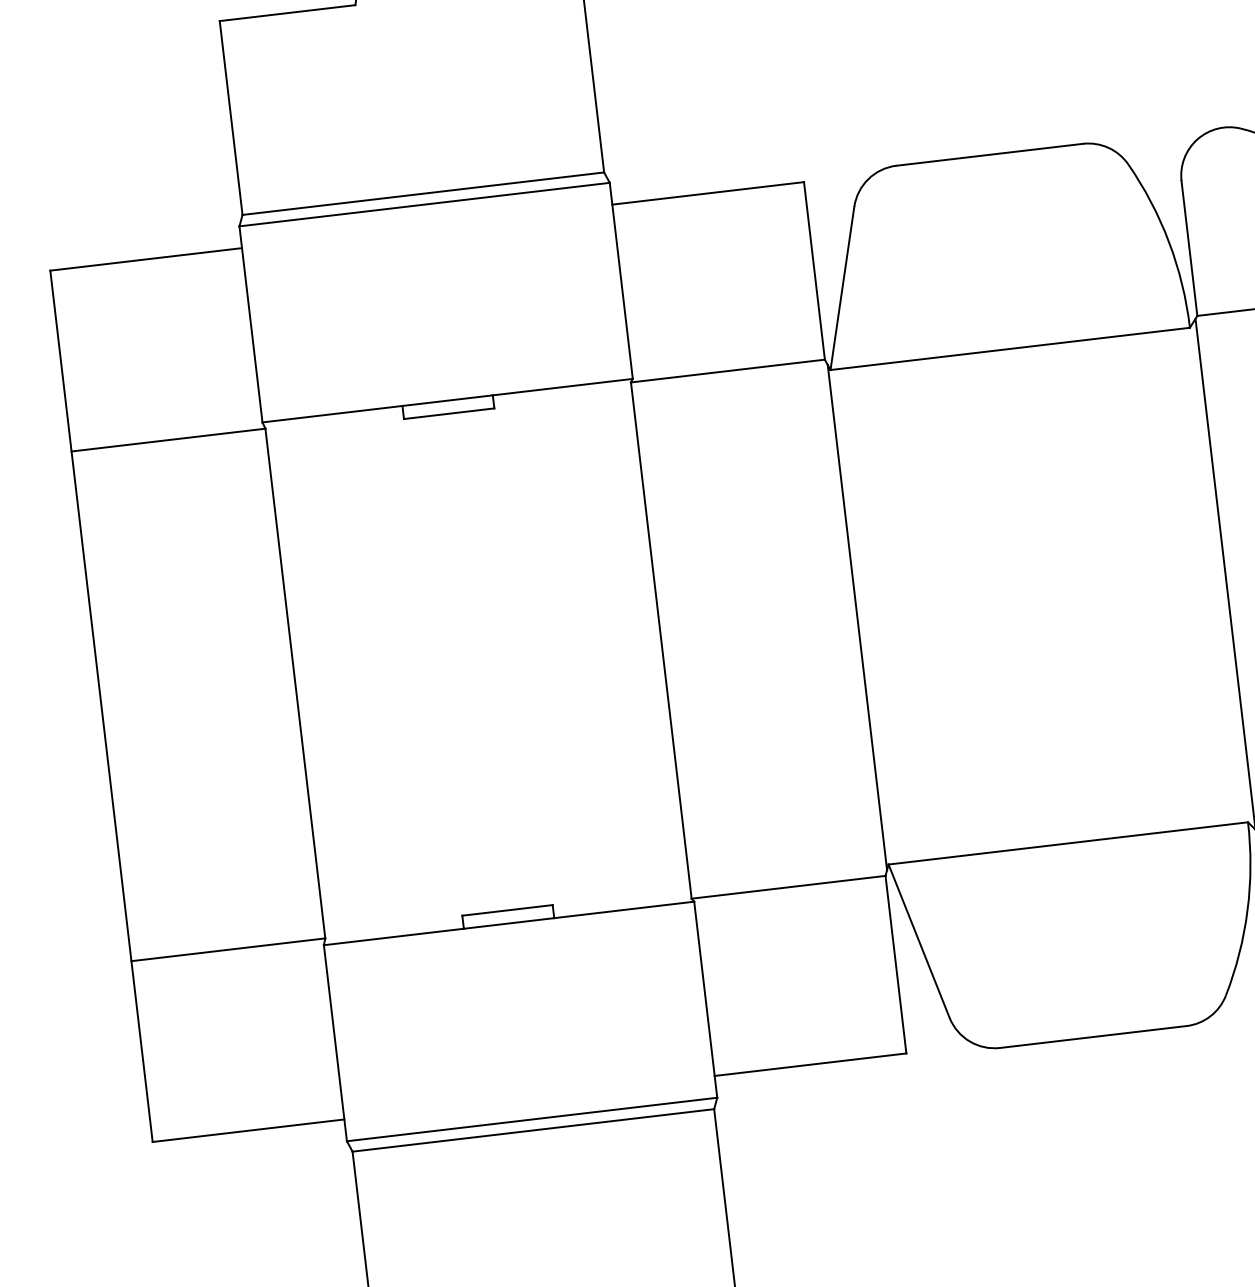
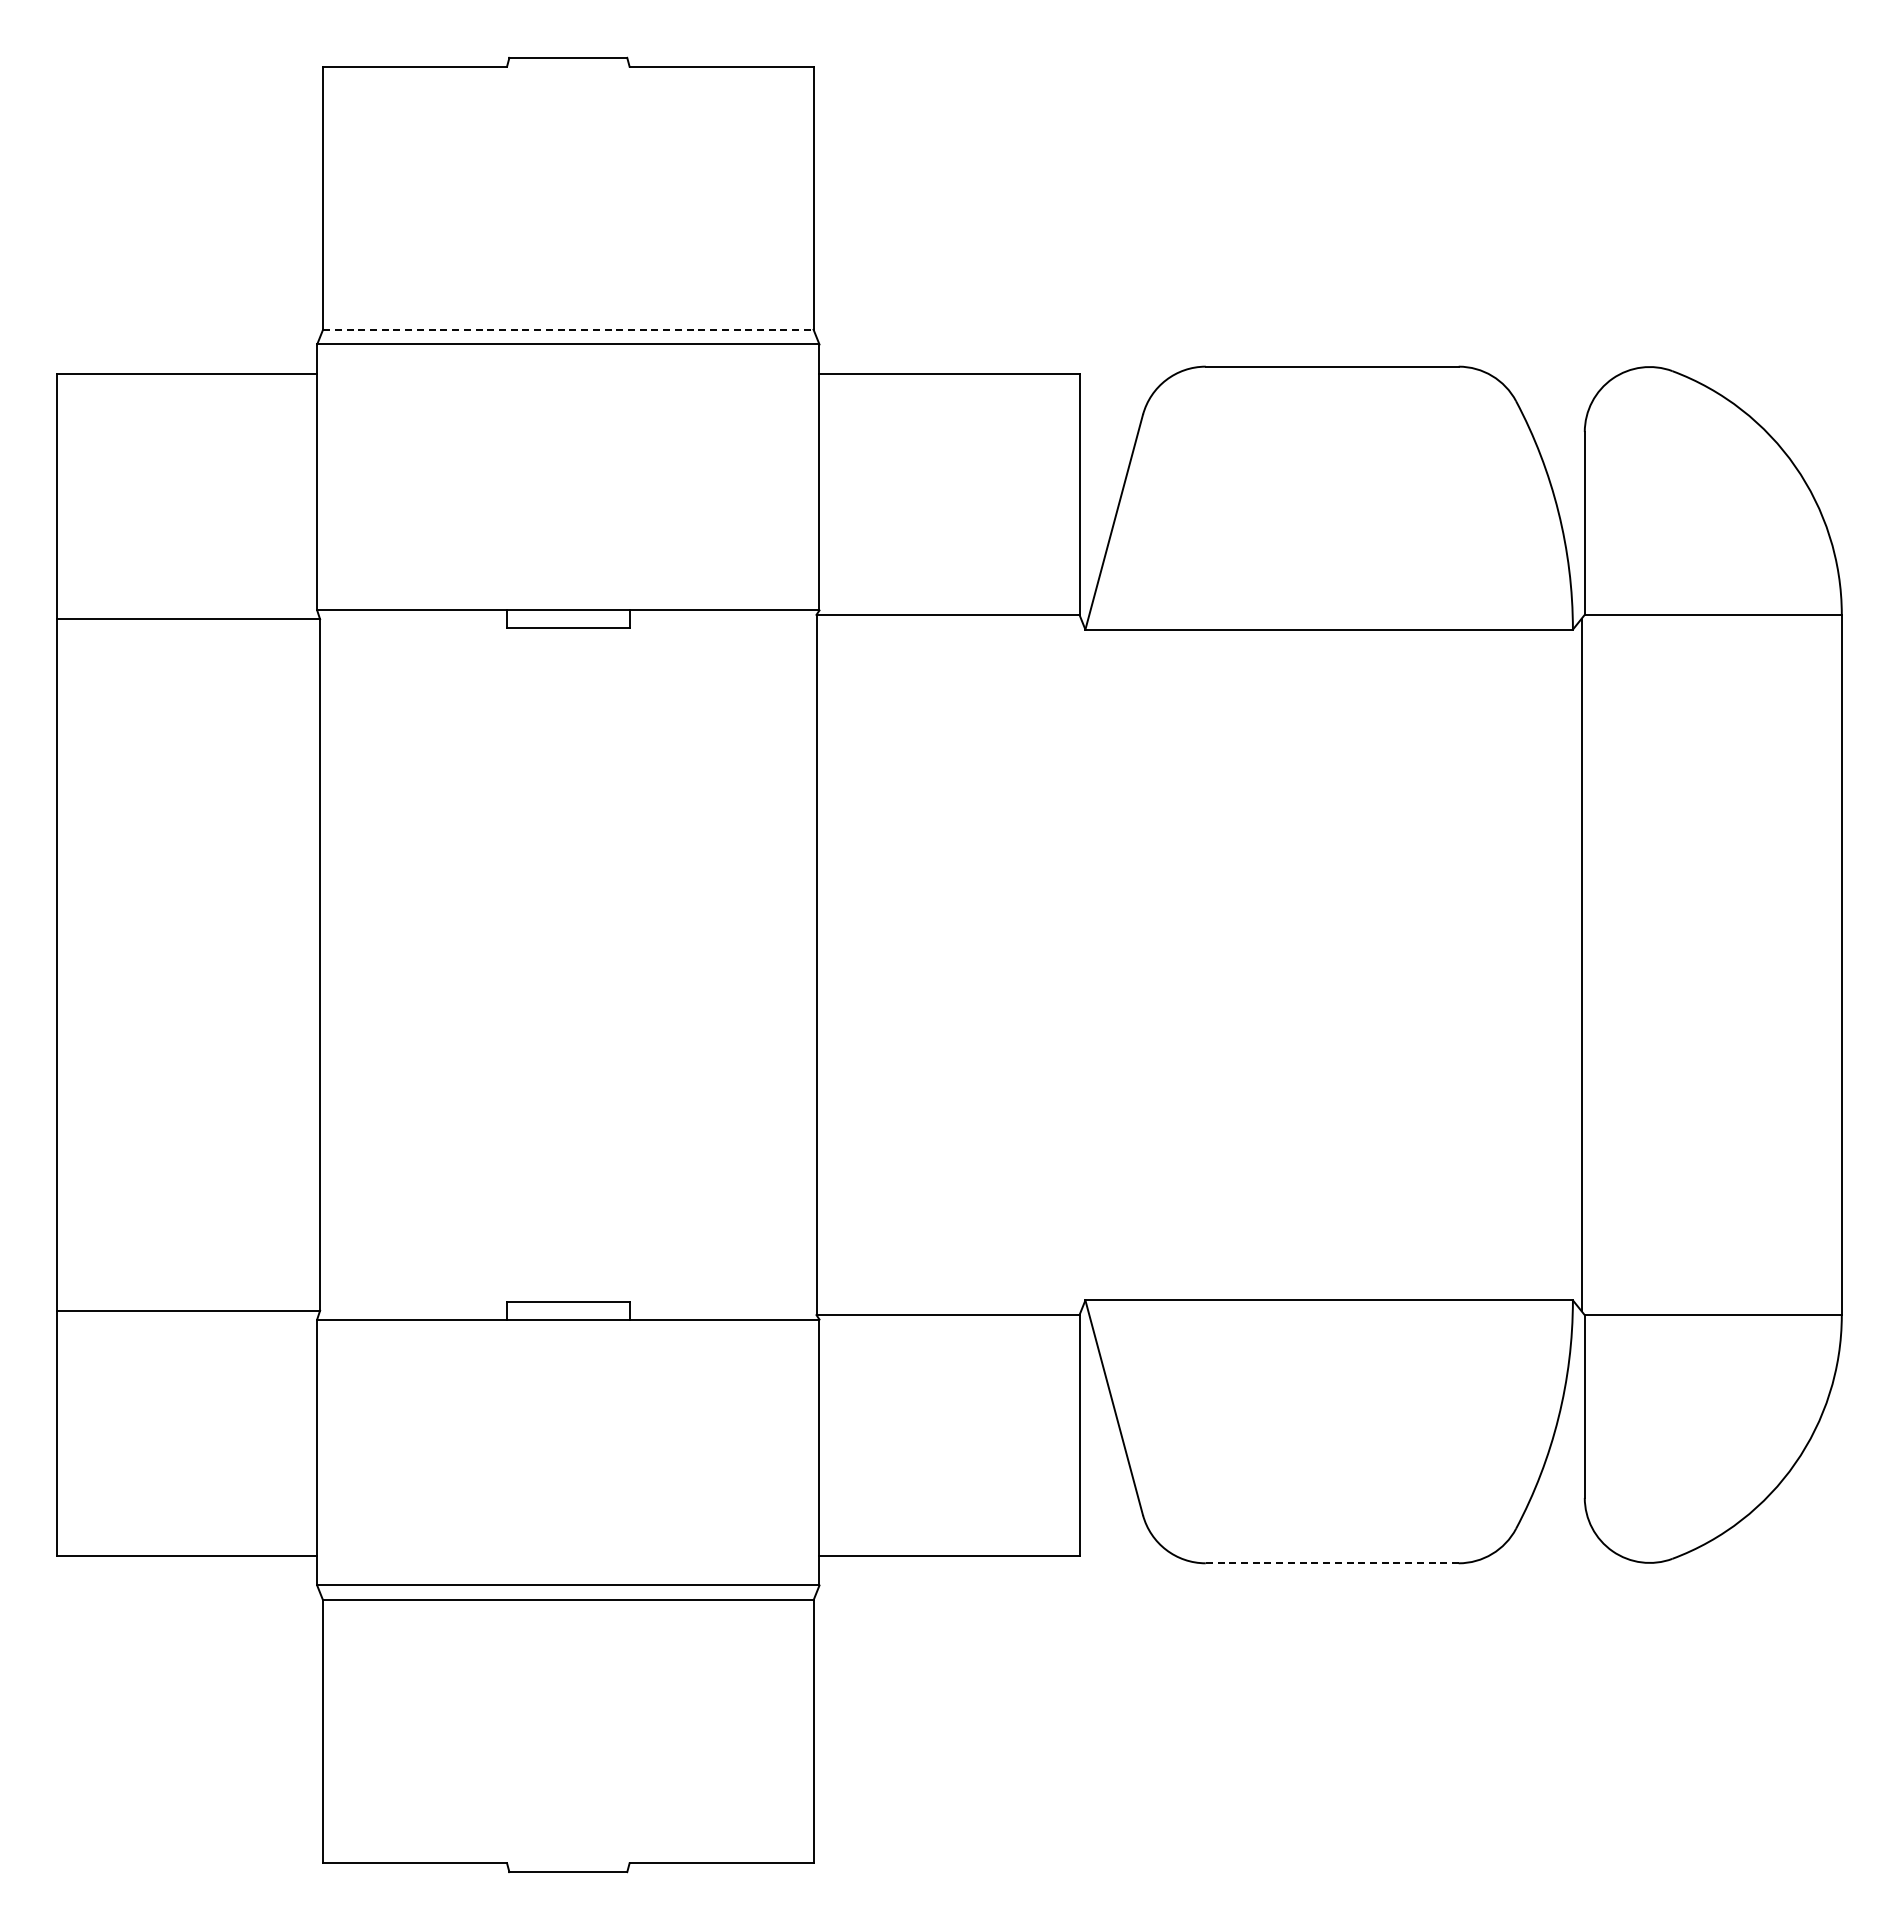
line: (423, 193) -> (568, 329), solid -> dashed
line: (857, 617) -> (1082, 964), removed
line: (1093, 1037) -> (1332, 1563), solid -> dashed

